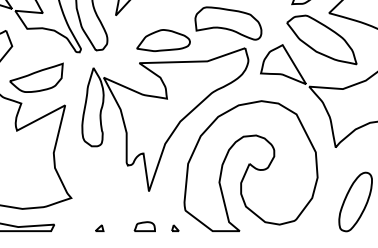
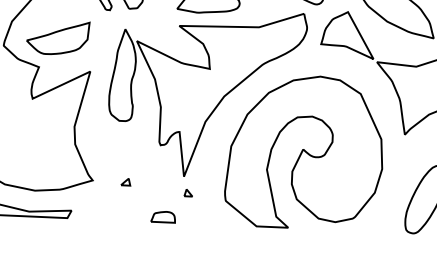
part: (144, 226) -> (162, 216), moved
part: (99, 227) -> (125, 181), moved
part: (175, 227) -> (188, 192), moved

